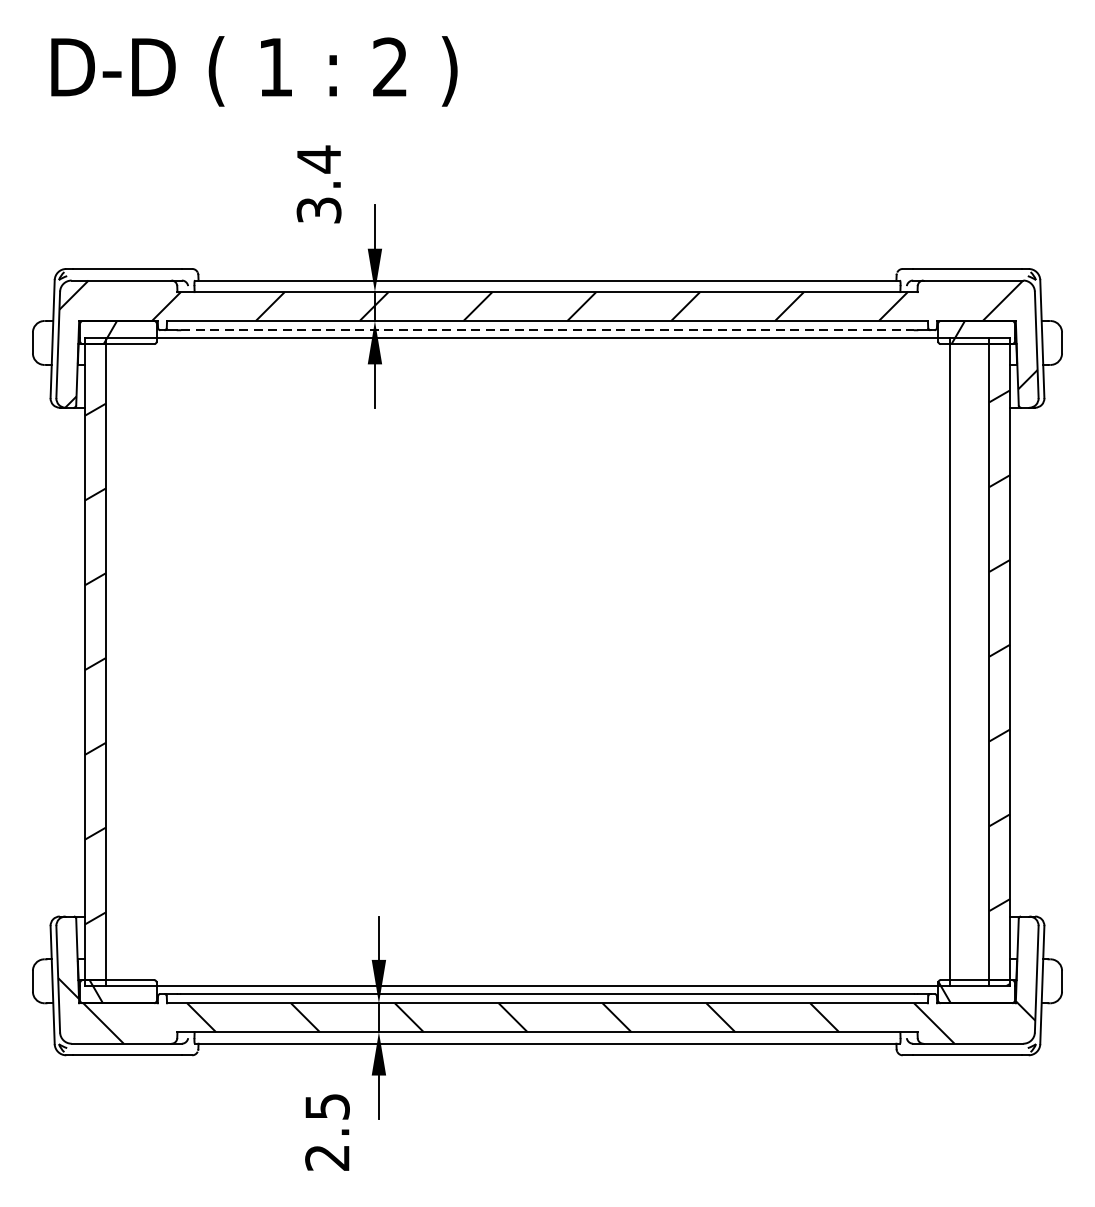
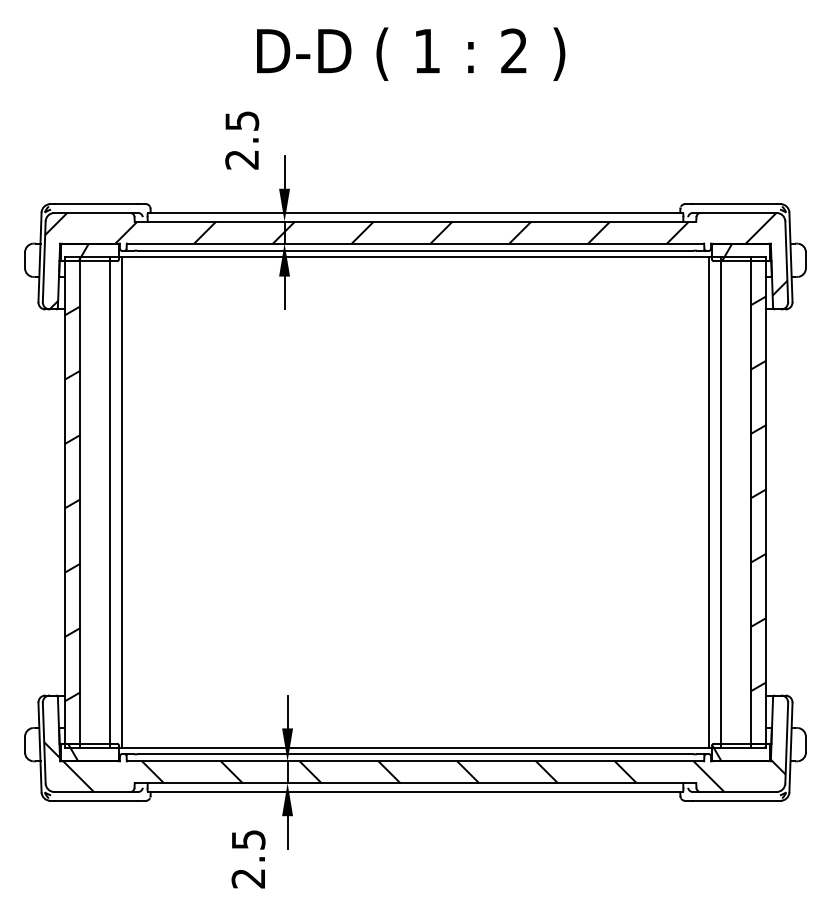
text: (254, 70) -> (411, 53), moved
text: (319, 183) -> (242, 139), 3.4 -> 2.5
line: (547, 330) -> (415, 250), dashed -> solid
line: (145, 662) -> (110, 502), added
line: (160, 662) -> (121, 502), added
line: (934, 662) -> (709, 502), added

